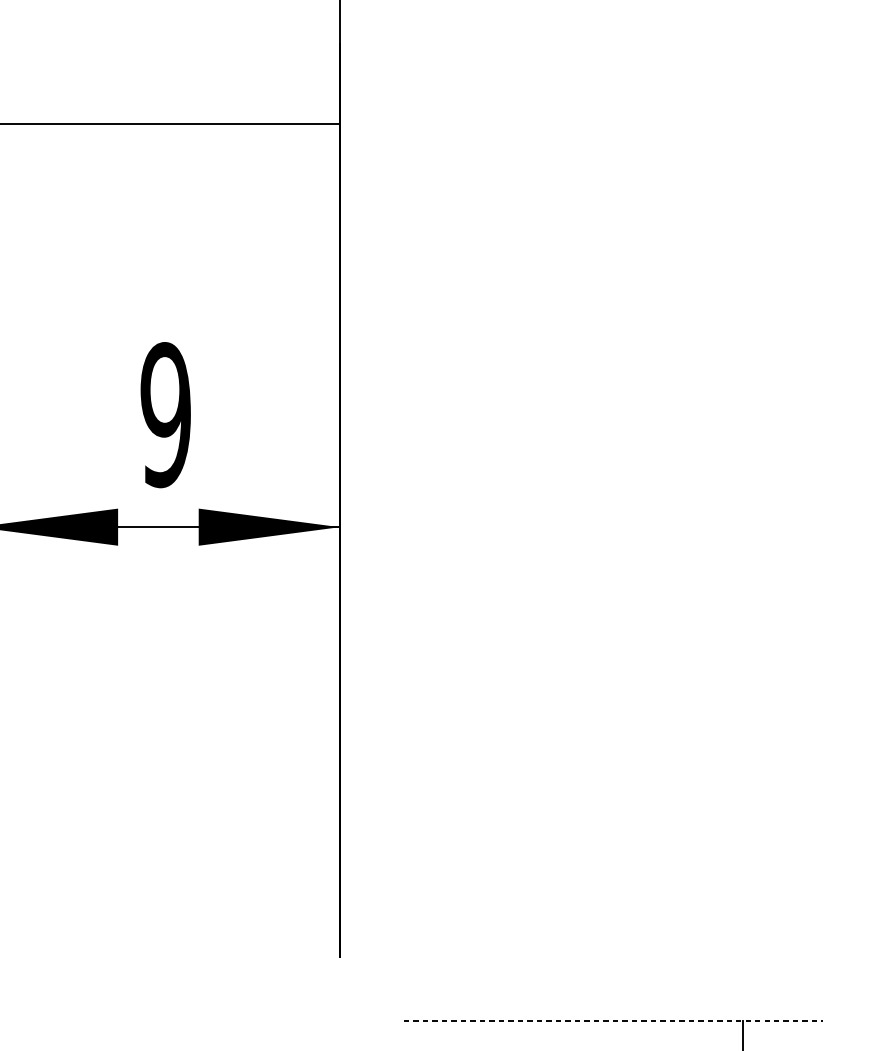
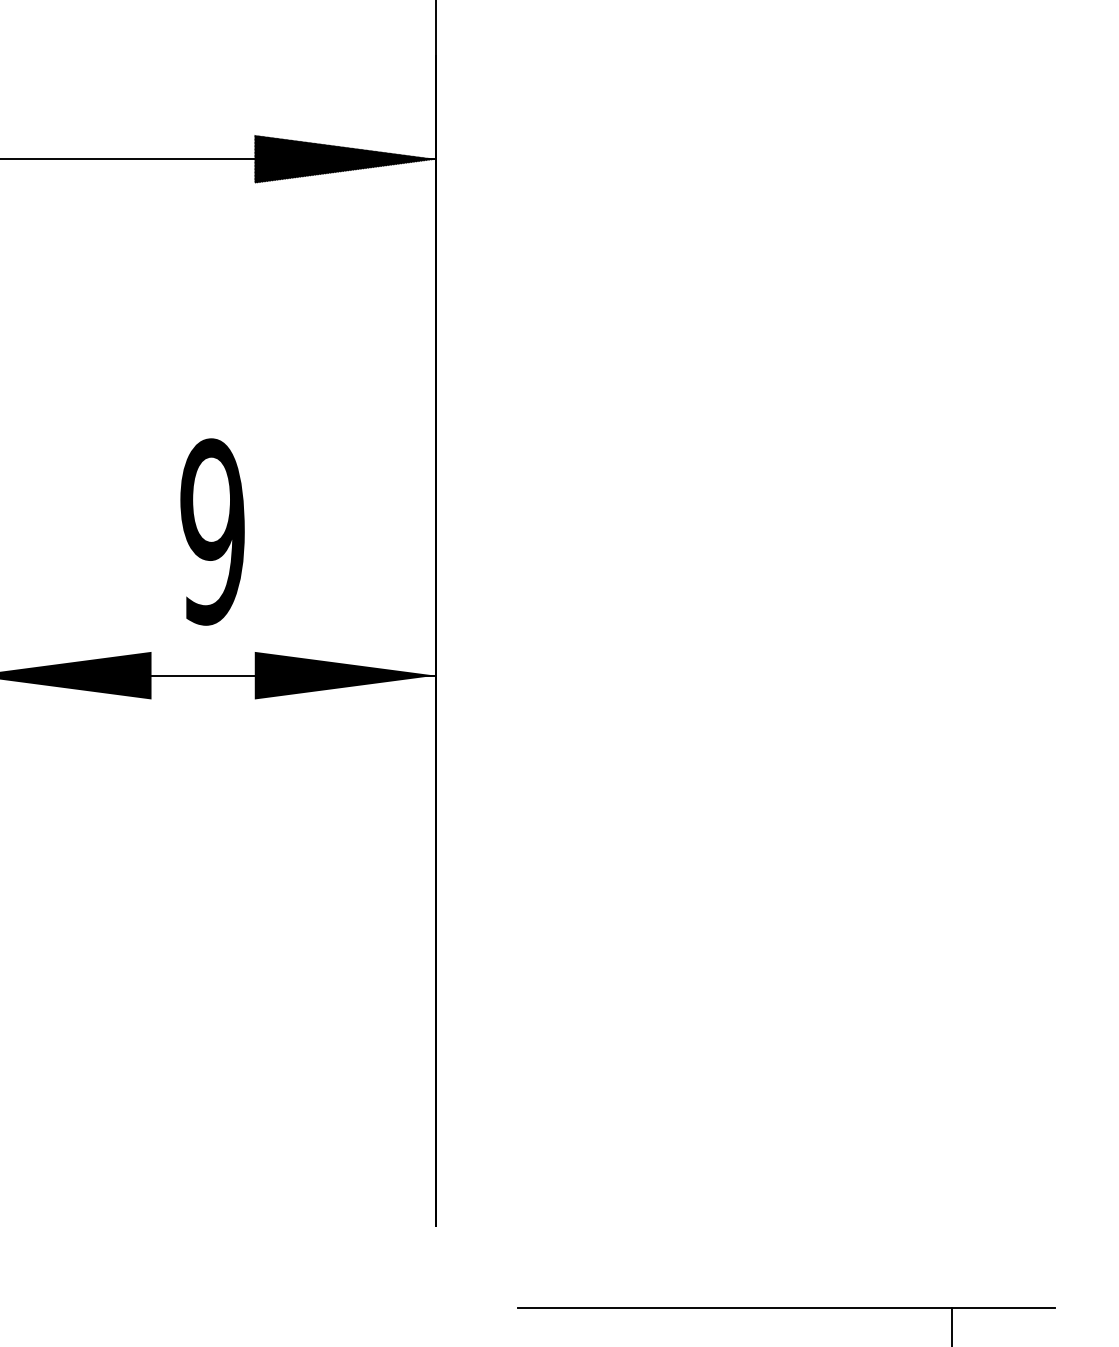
hatch: (268, 123) -> (344, 158), added
line: (613, 1021) -> (786, 1308), dashed -> solid

